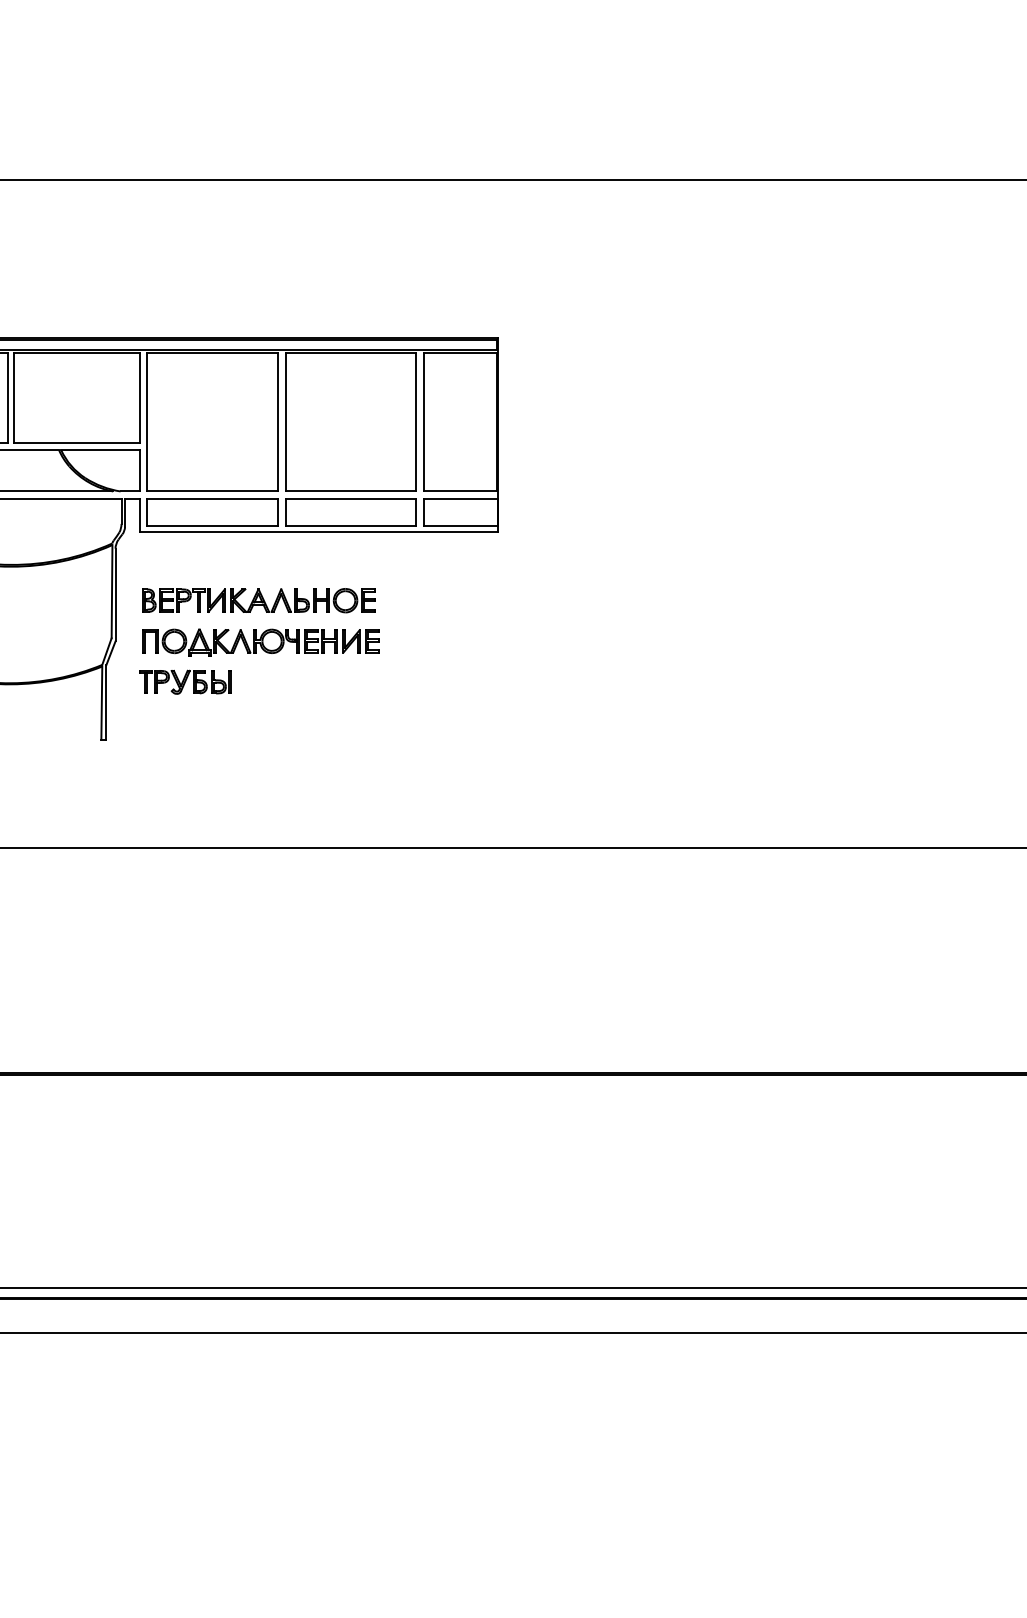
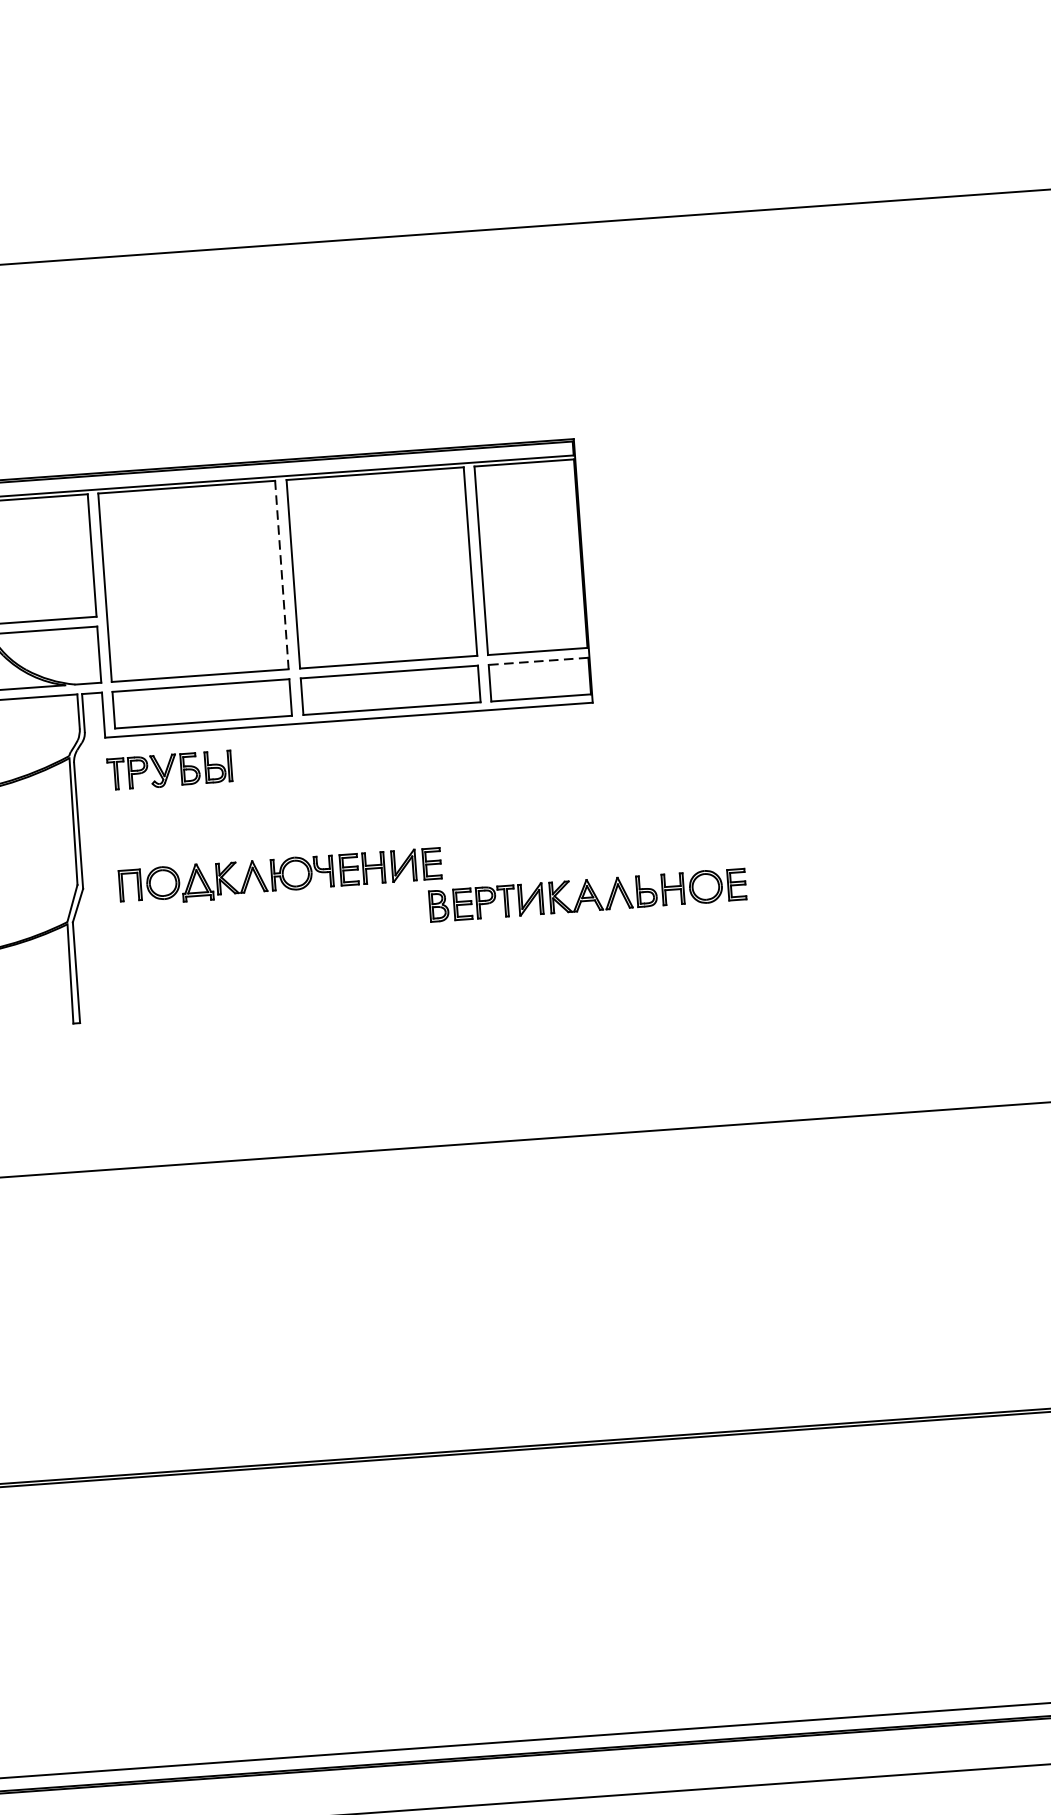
line: (277, 421) -> (281, 574), solid -> dashed
line: (460, 498) -> (538, 661), solid -> dashed
part: (258, 600) -> (587, 895), moved
part: (185, 681) -> (170, 769), moved

